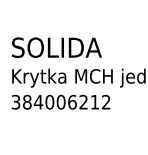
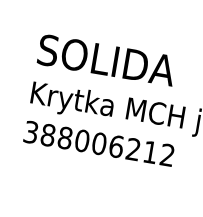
text: (38, 101) -> (65, 136), 384006212 -> 388006212

